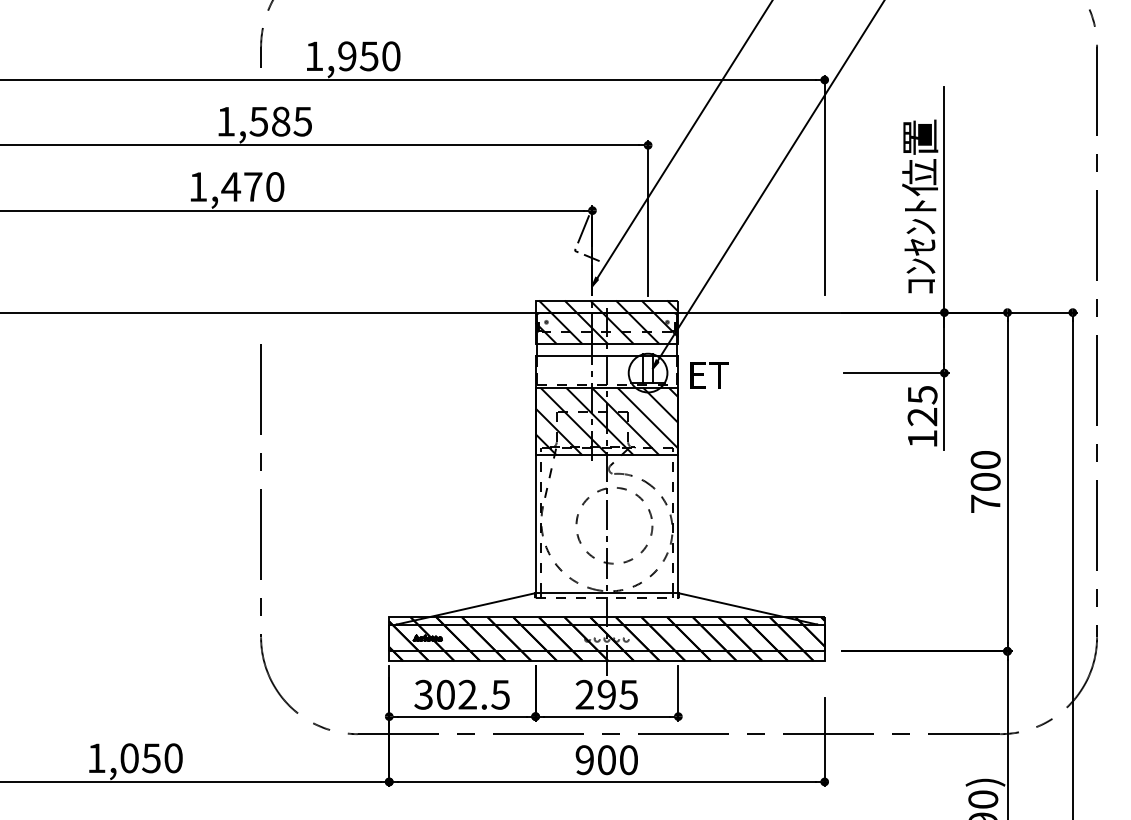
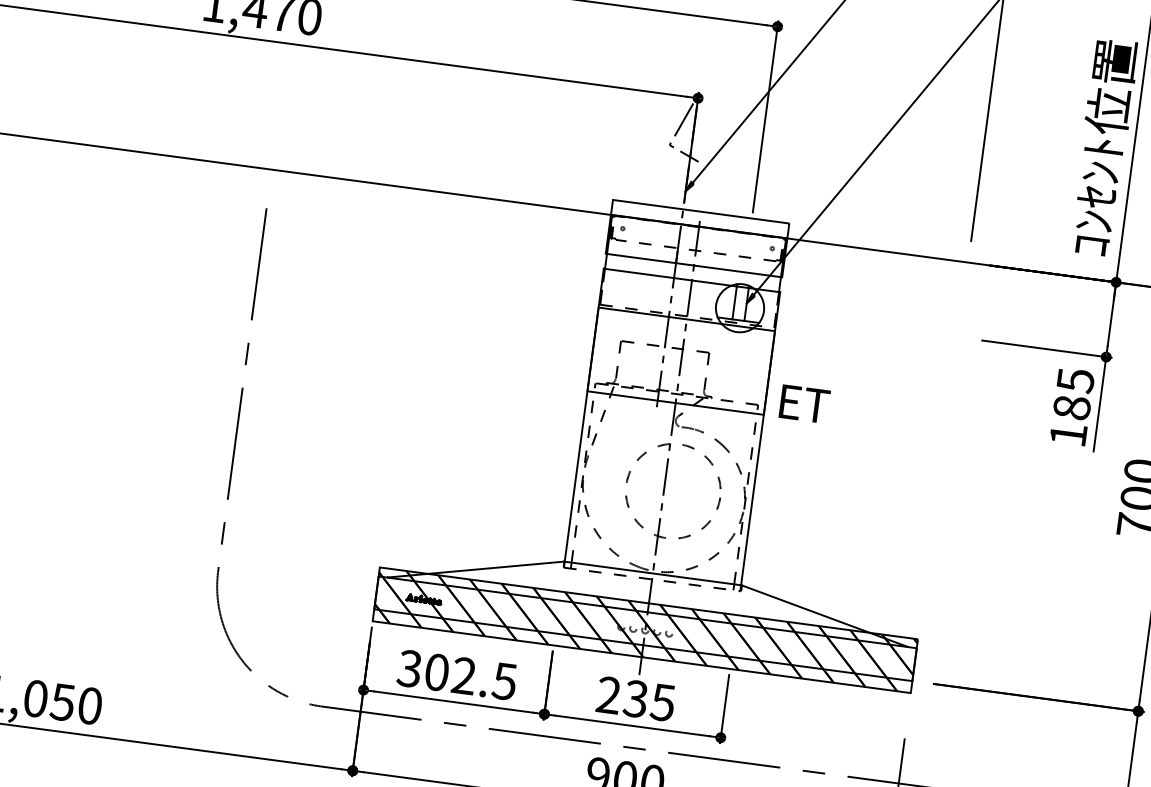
hatch: (606, 322) -> (696, 238), removed
text: (709, 375) -> (804, 404), moved
text: (922, 416) -> (1071, 407), 125 -> 185
hatch: (606, 421) -> (680, 361), removed
text: (606, 694) -> (635, 698), 295 -> 235

